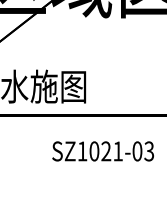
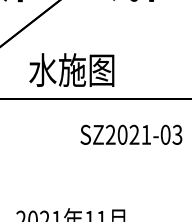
text: (82, 151) -> (110, 134), SZ1021-03 -> SZ2021-03

